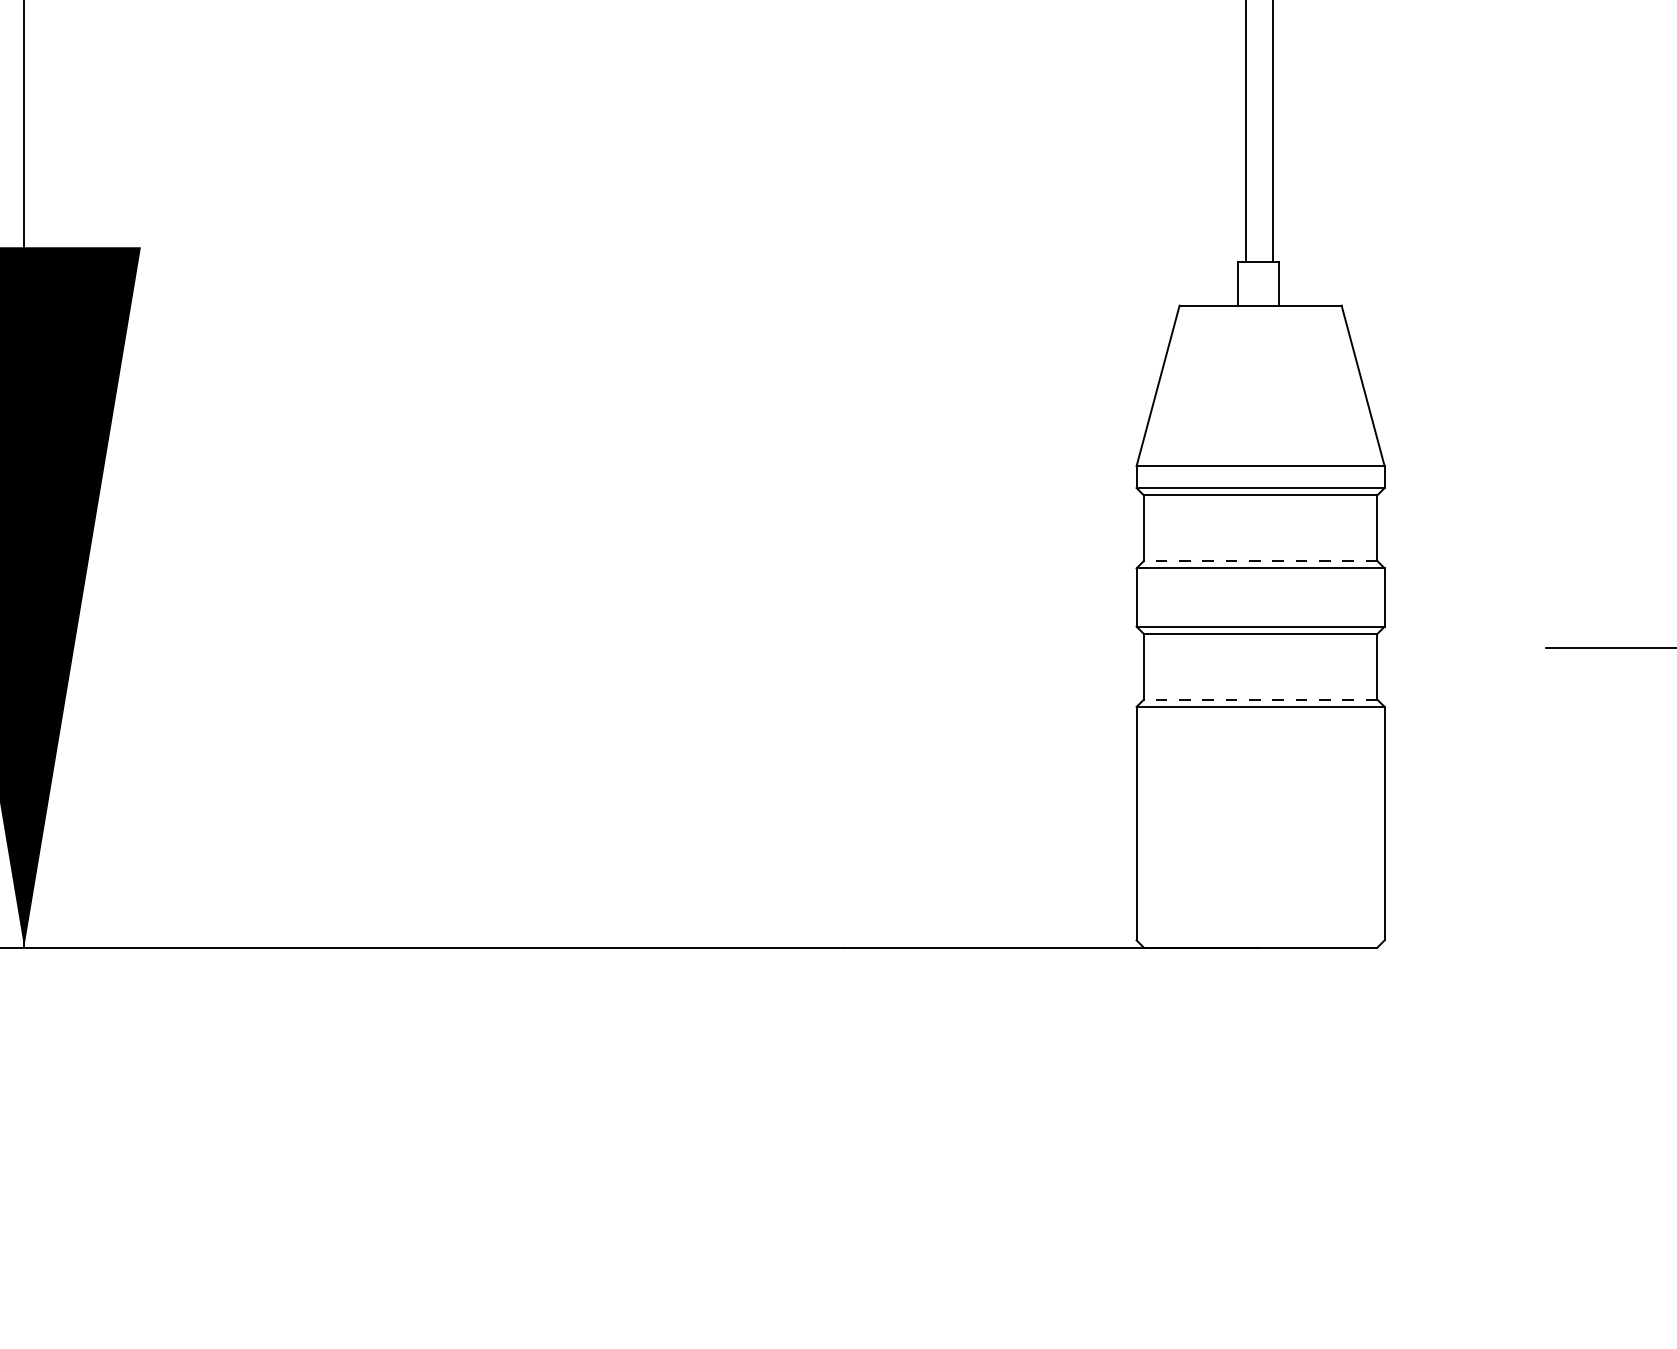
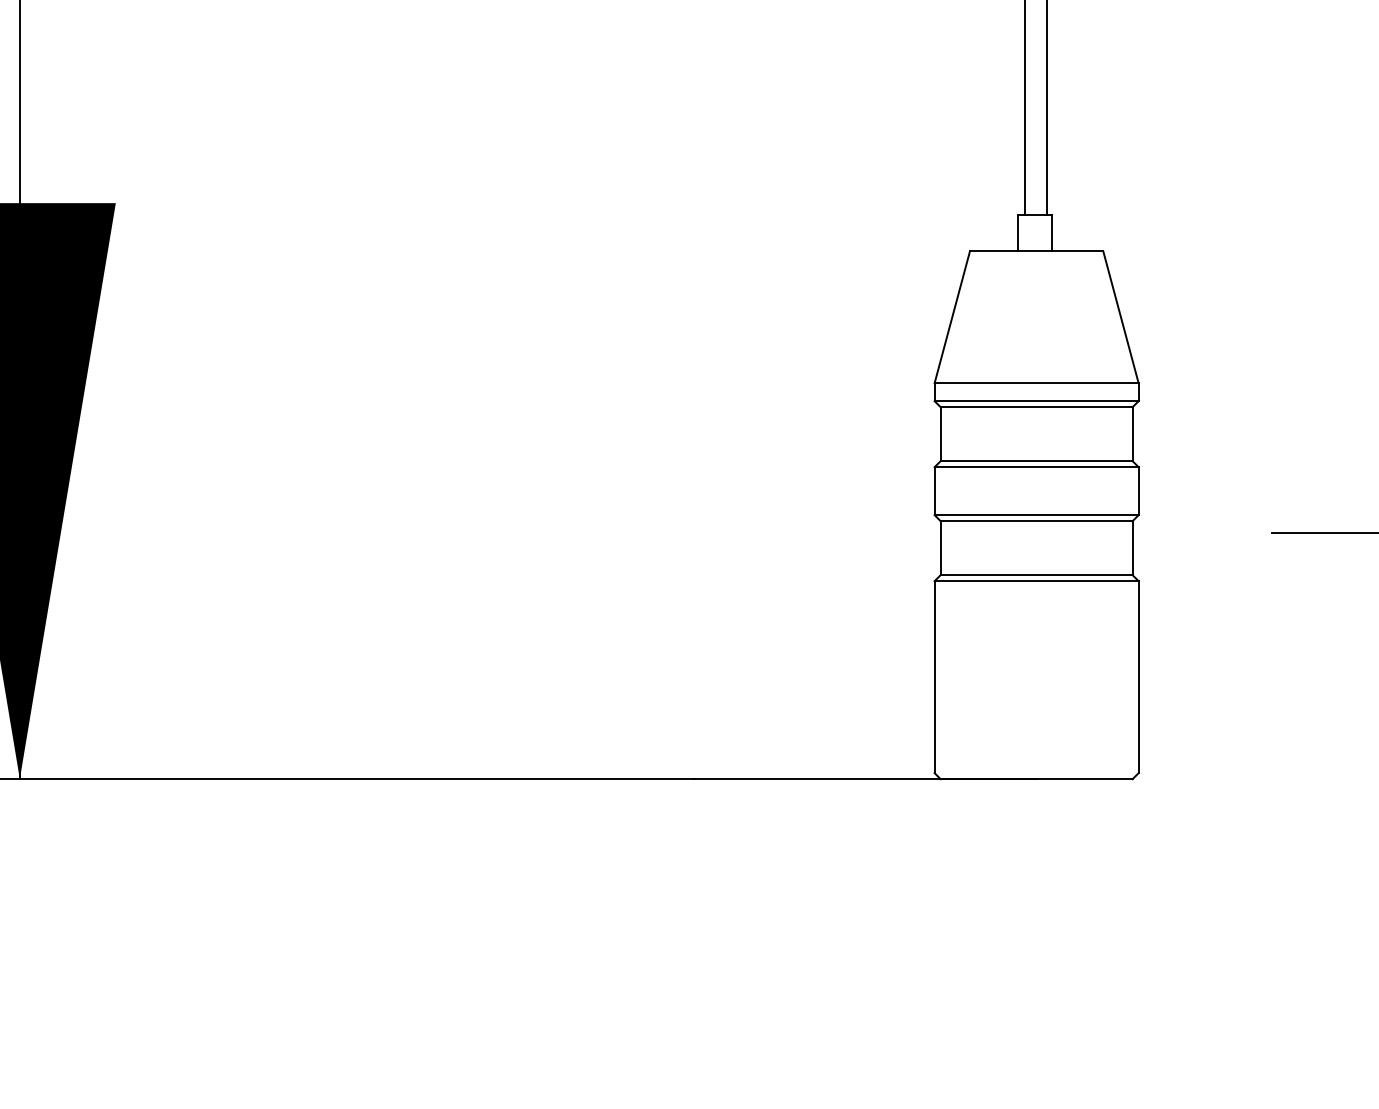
line: (1260, 561) -> (1036, 461), dashed -> solid
line: (1260, 700) -> (1036, 575), dashed -> solid

